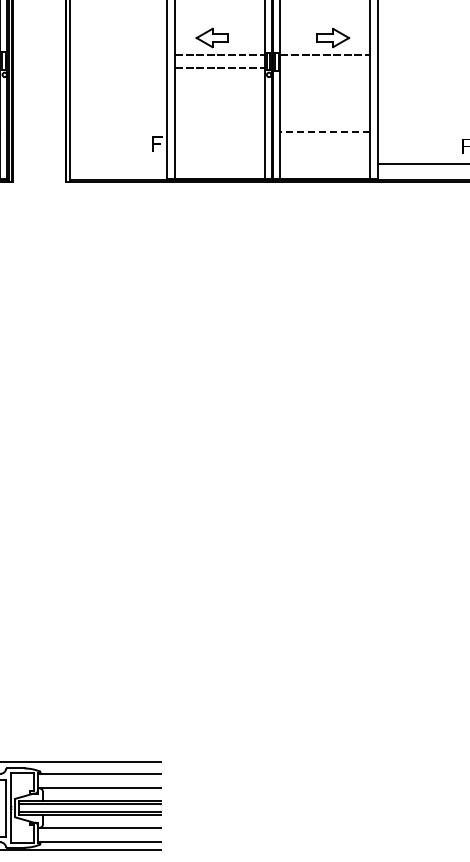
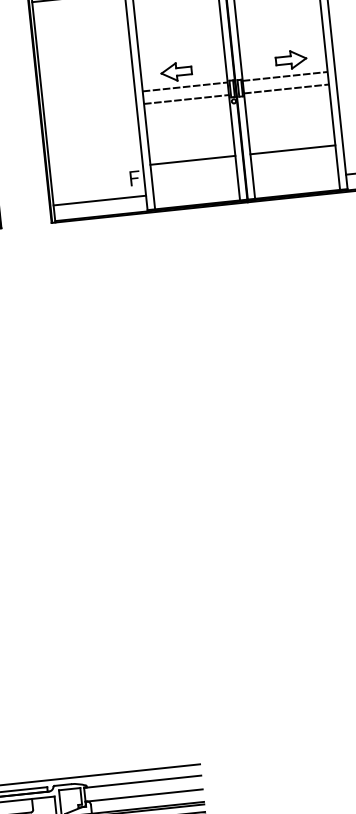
line: (324, 67) -> (285, 88), added
line: (219, 131) -> (192, 160), added
line: (325, 131) -> (293, 149), dashed -> solid
line: (118, 163) -> (99, 200), added

